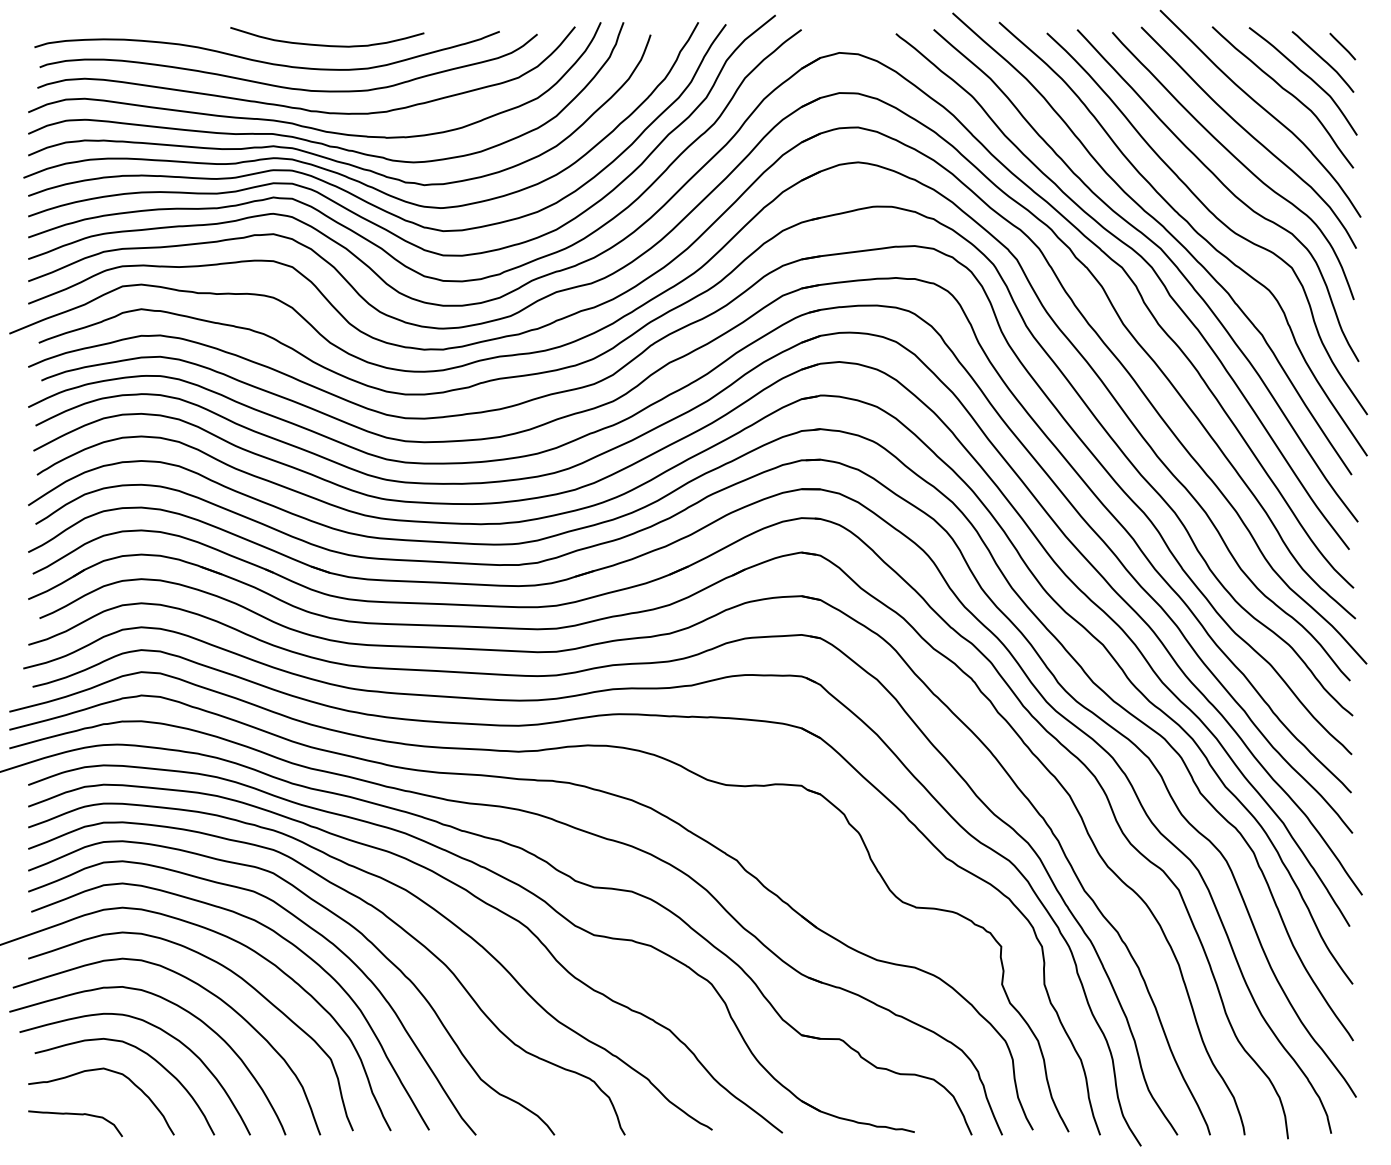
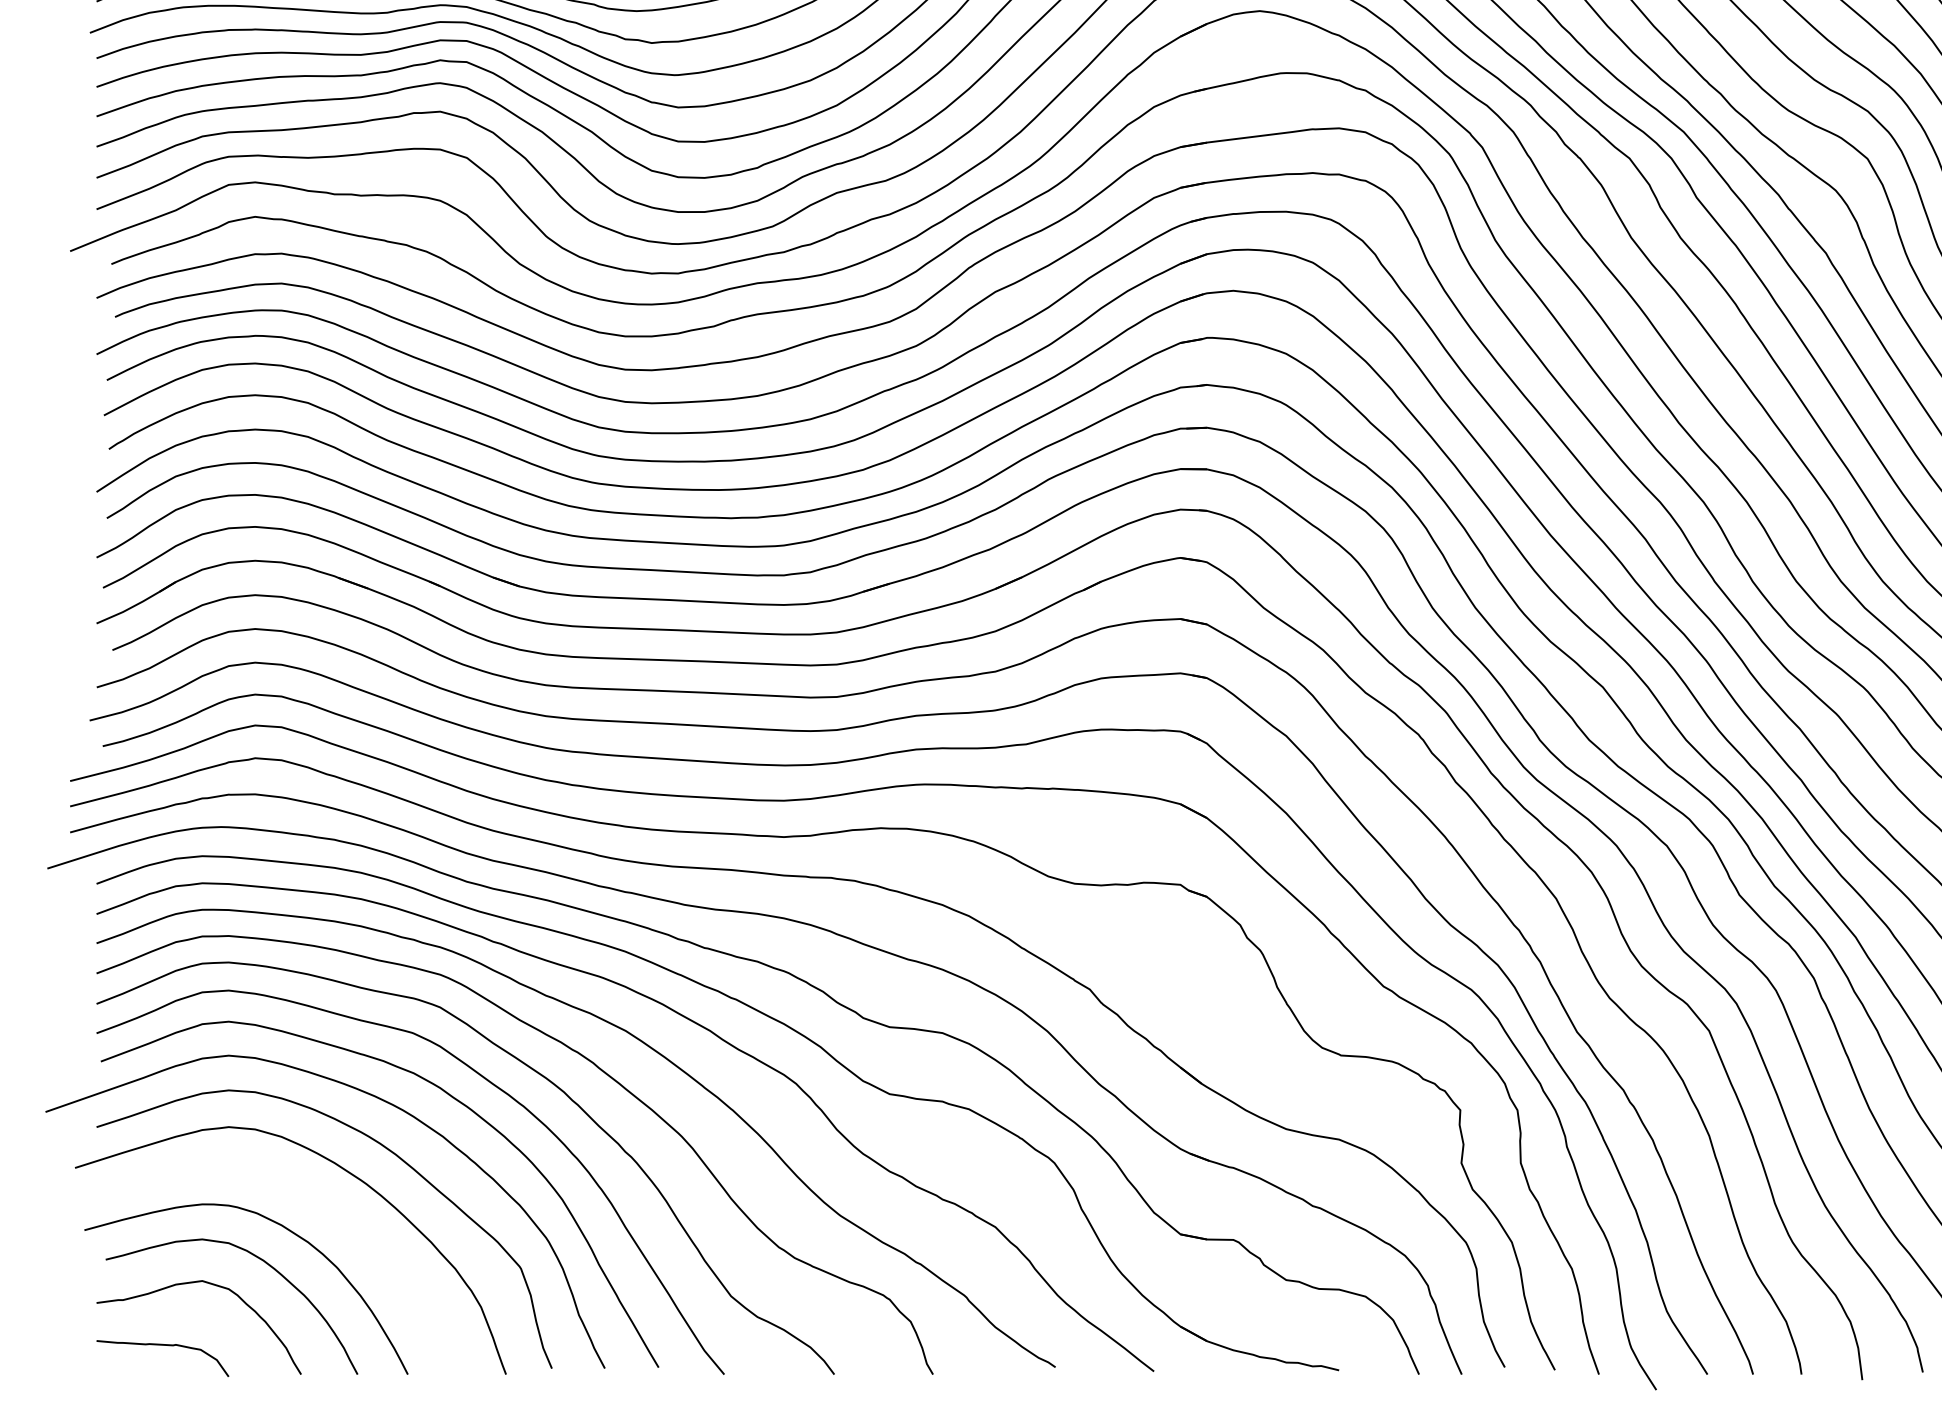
curve: (178, 1007) -> (307, 1195), removed

